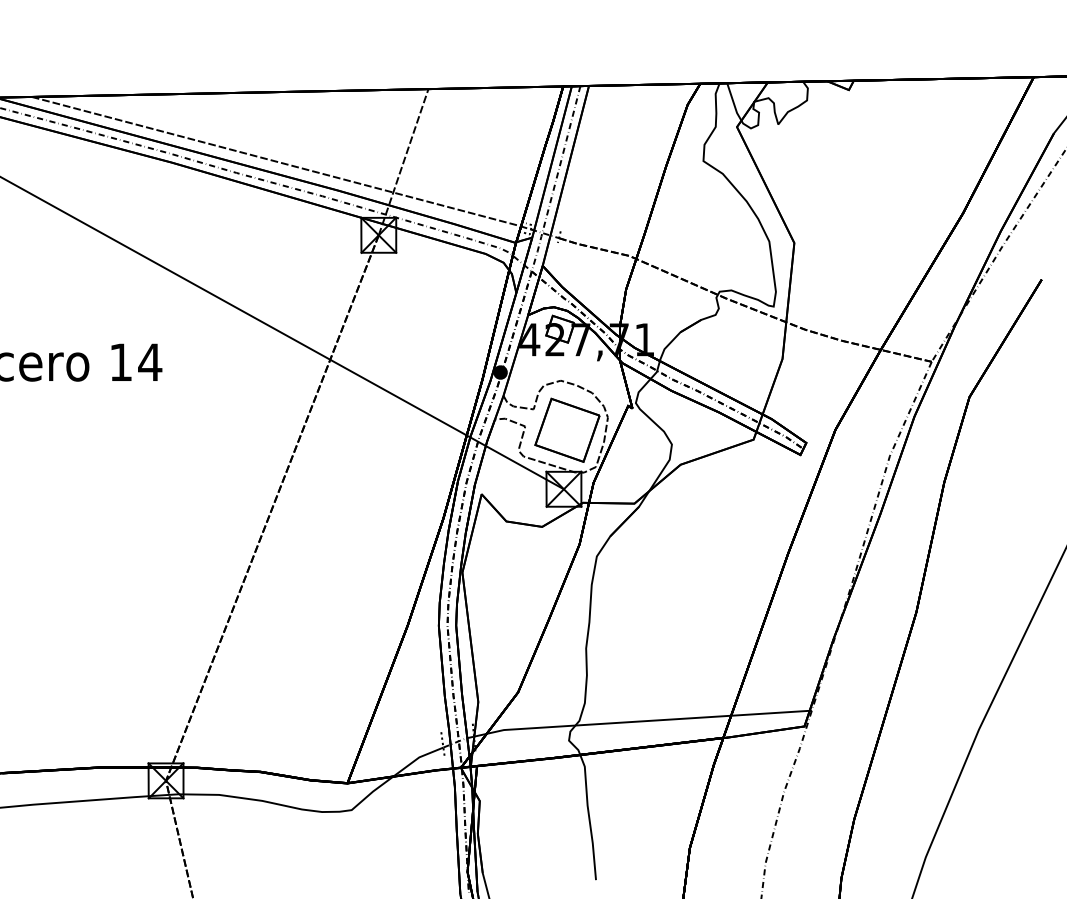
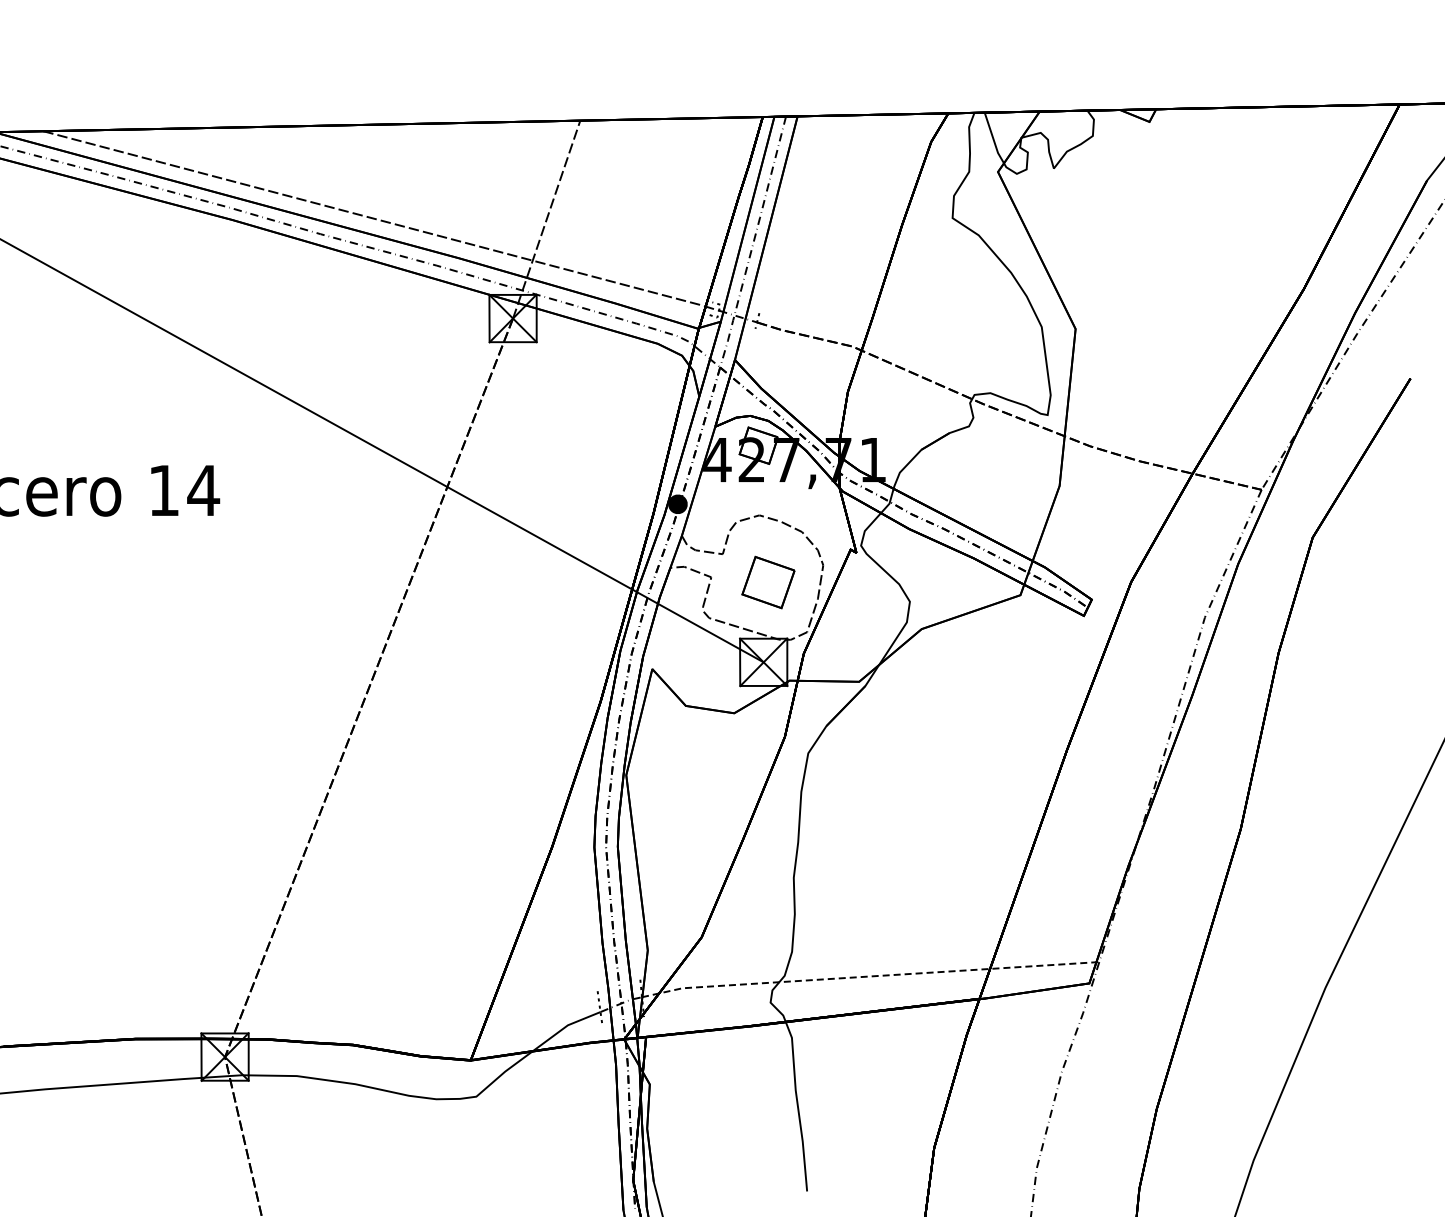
part: (567, 430) -> (768, 582), size x0.6
line: (642, 721) -> (869, 976), solid -> dashed

